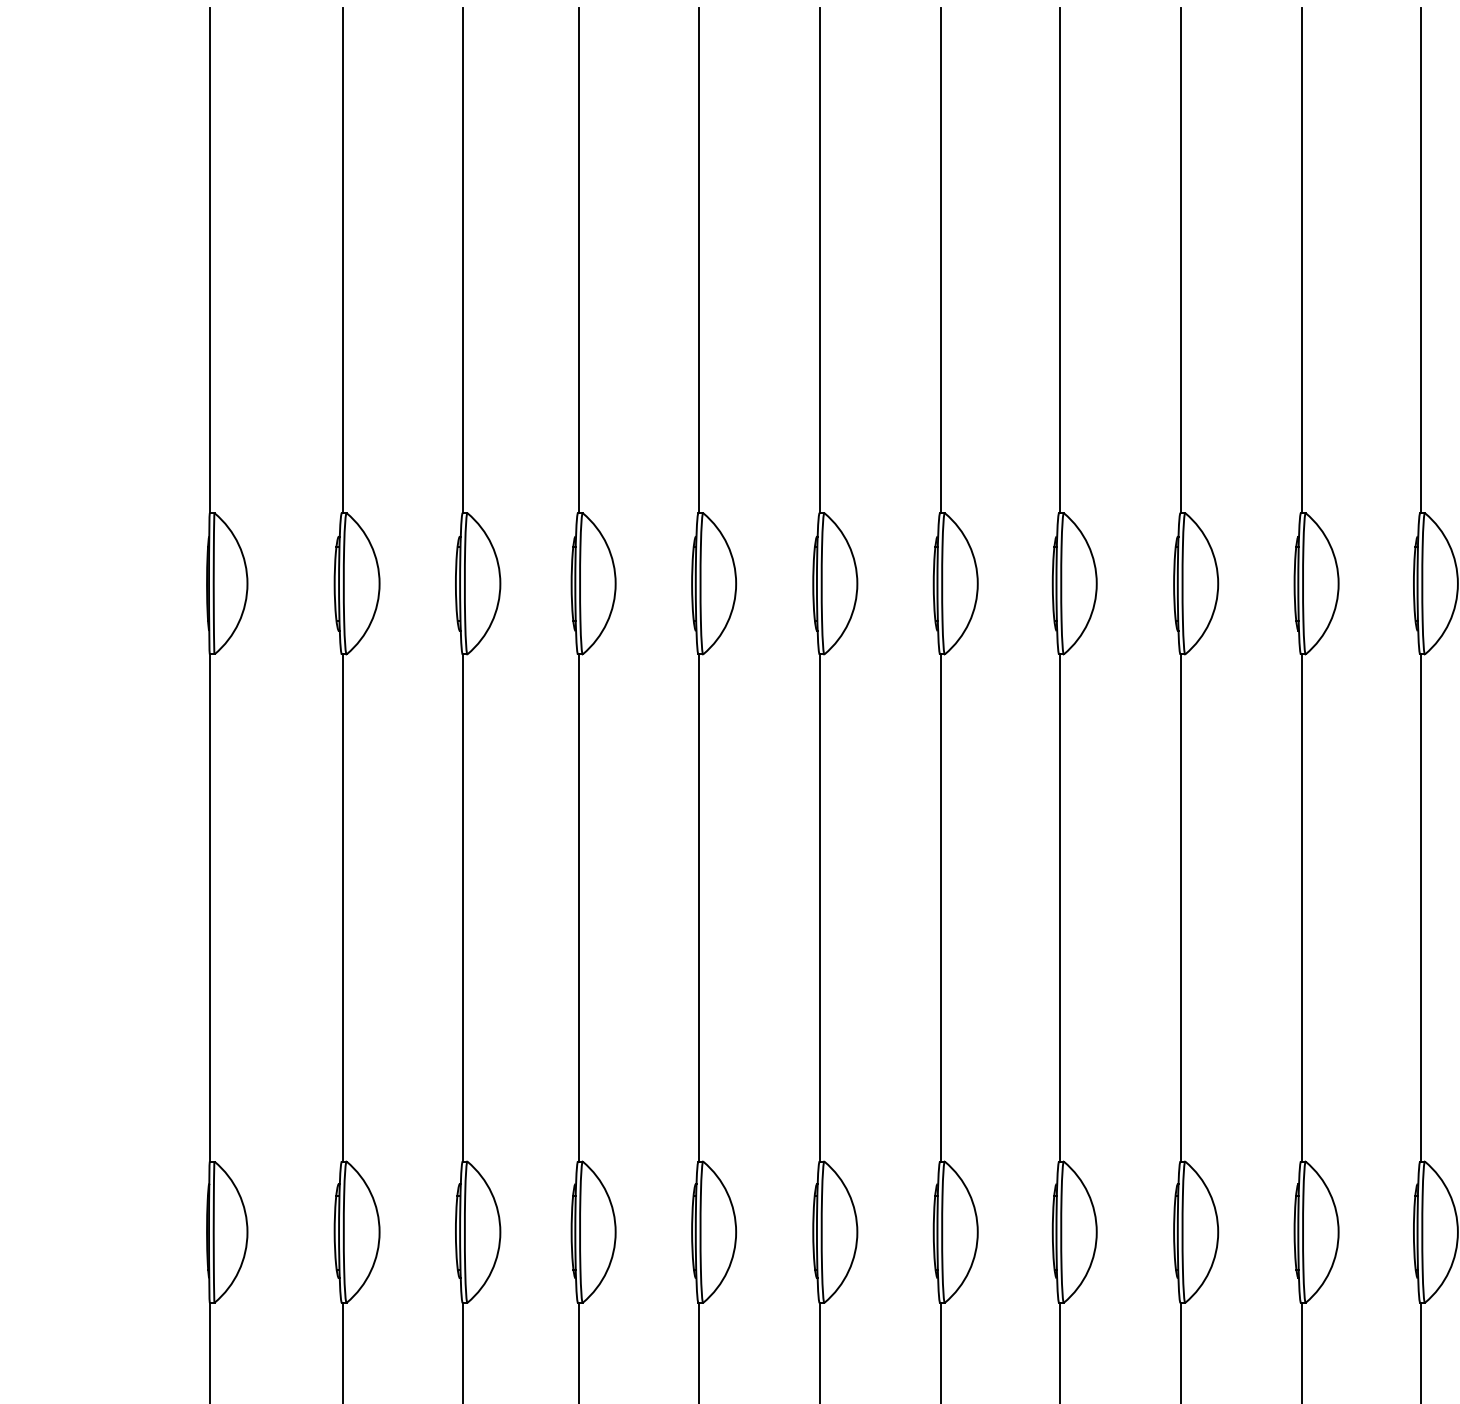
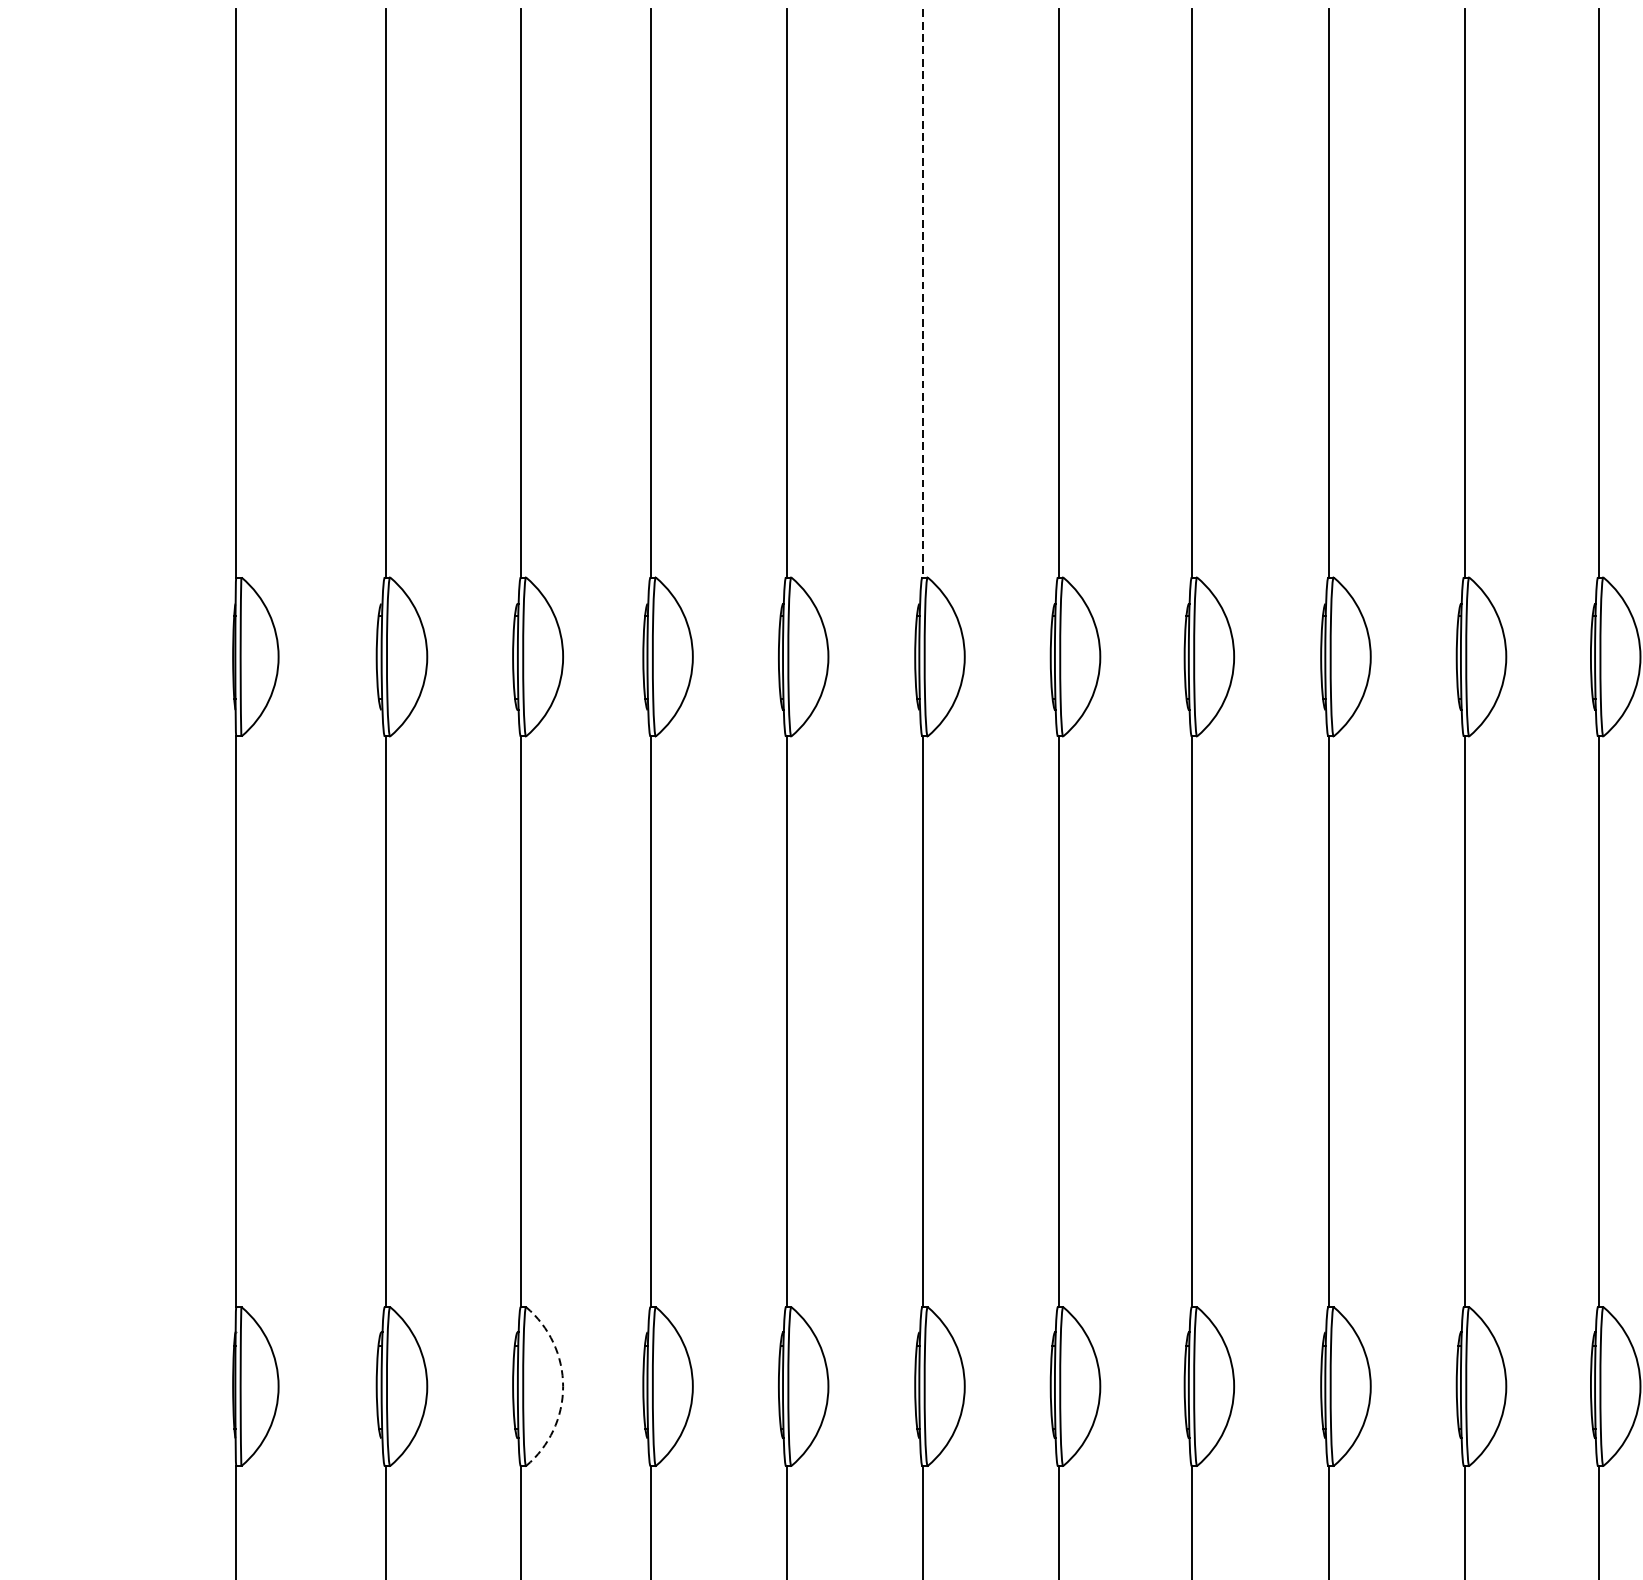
line: (820, 260) -> (923, 293), solid -> dashed
arc: (500, 1232) -> (563, 1386), solid -> dashed

